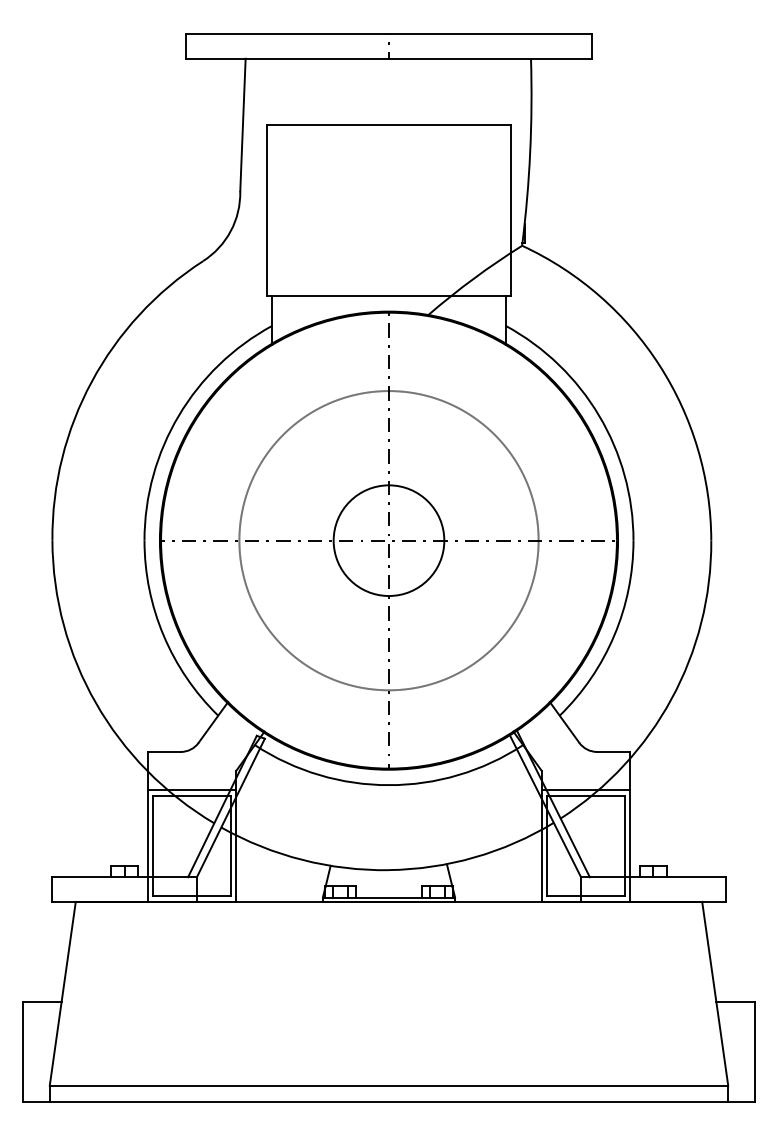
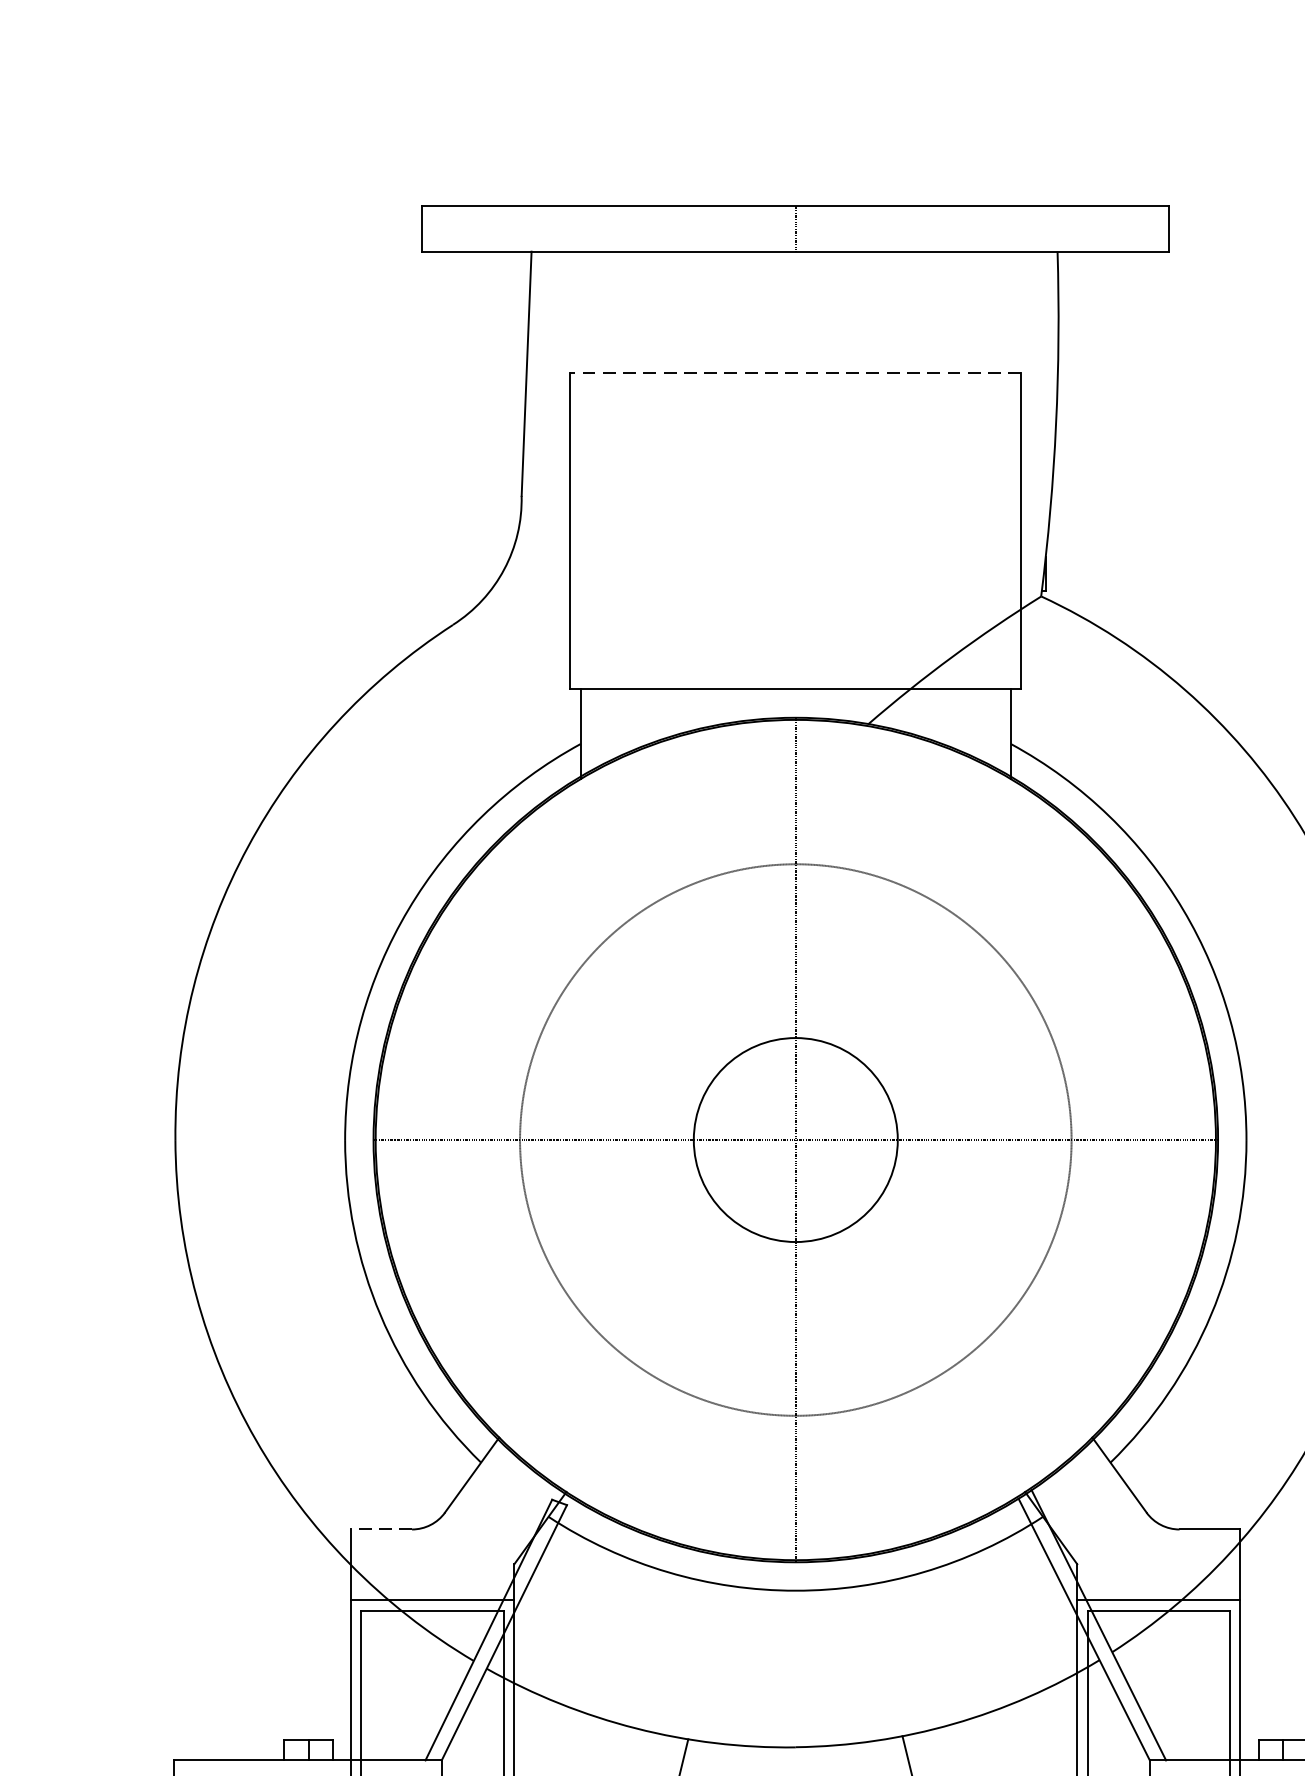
line: (388, 124) -> (794, 372), solid -> dashed
line: (163, 751) -> (380, 1528), solid -> dashed

